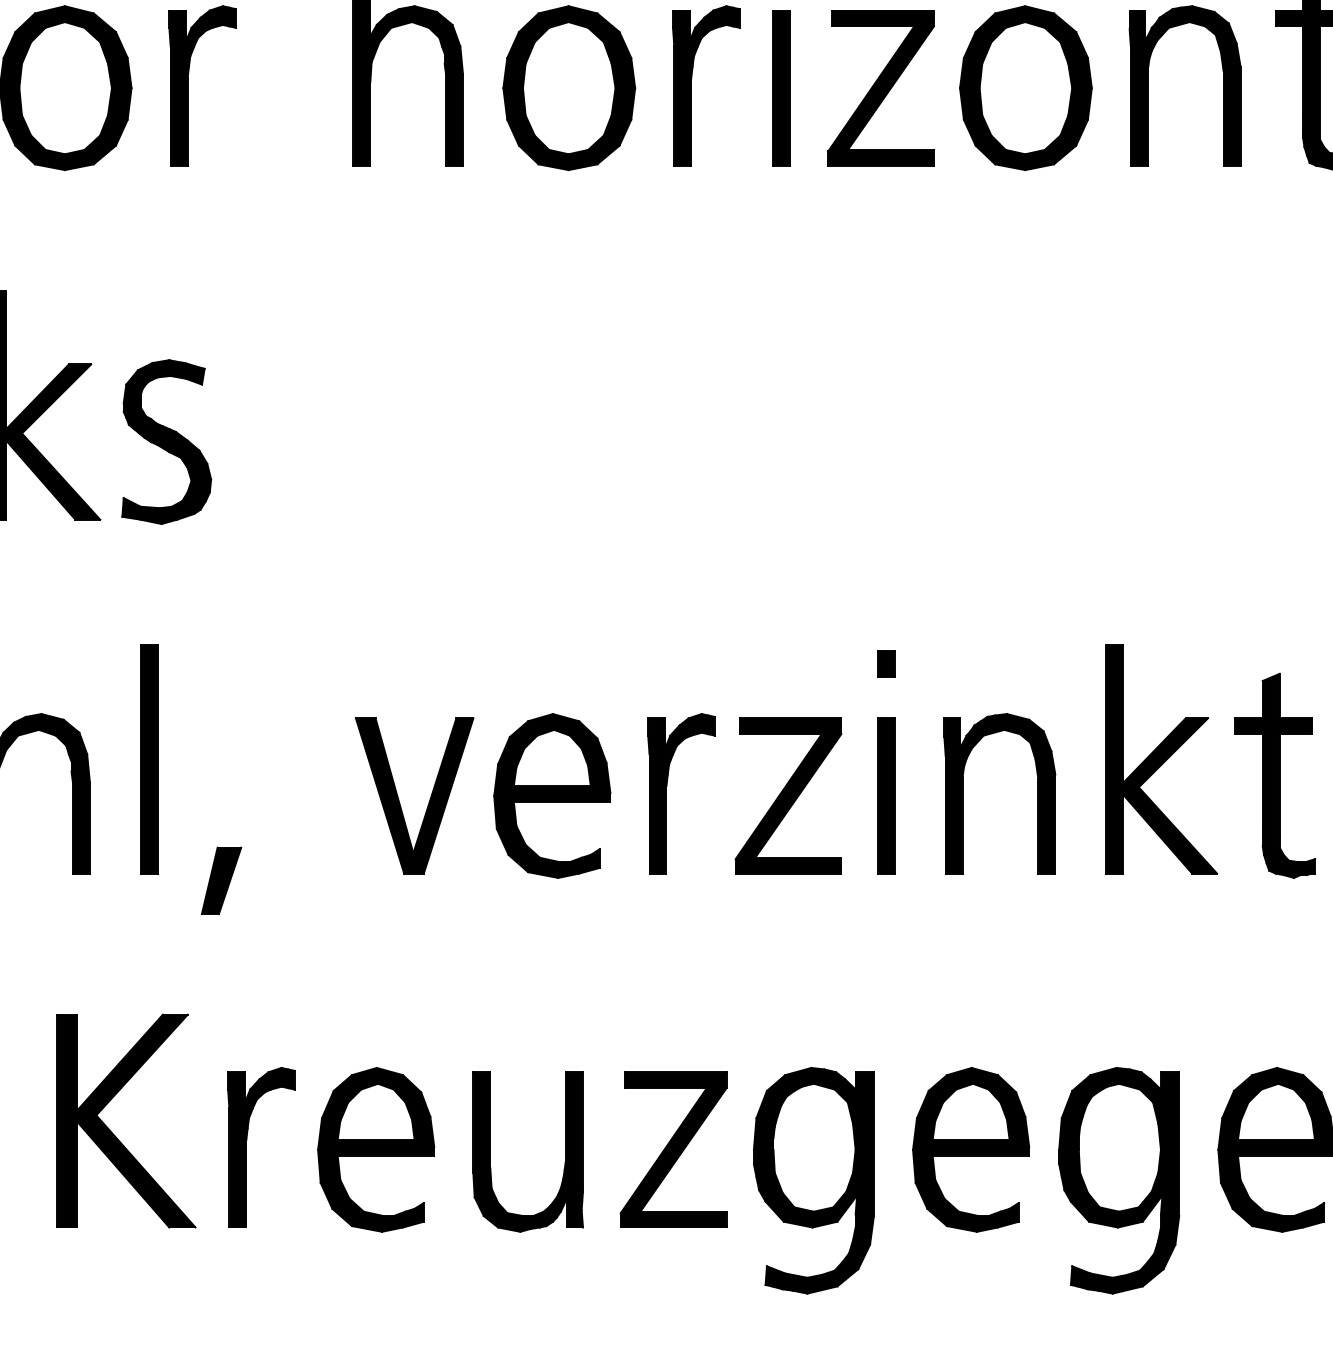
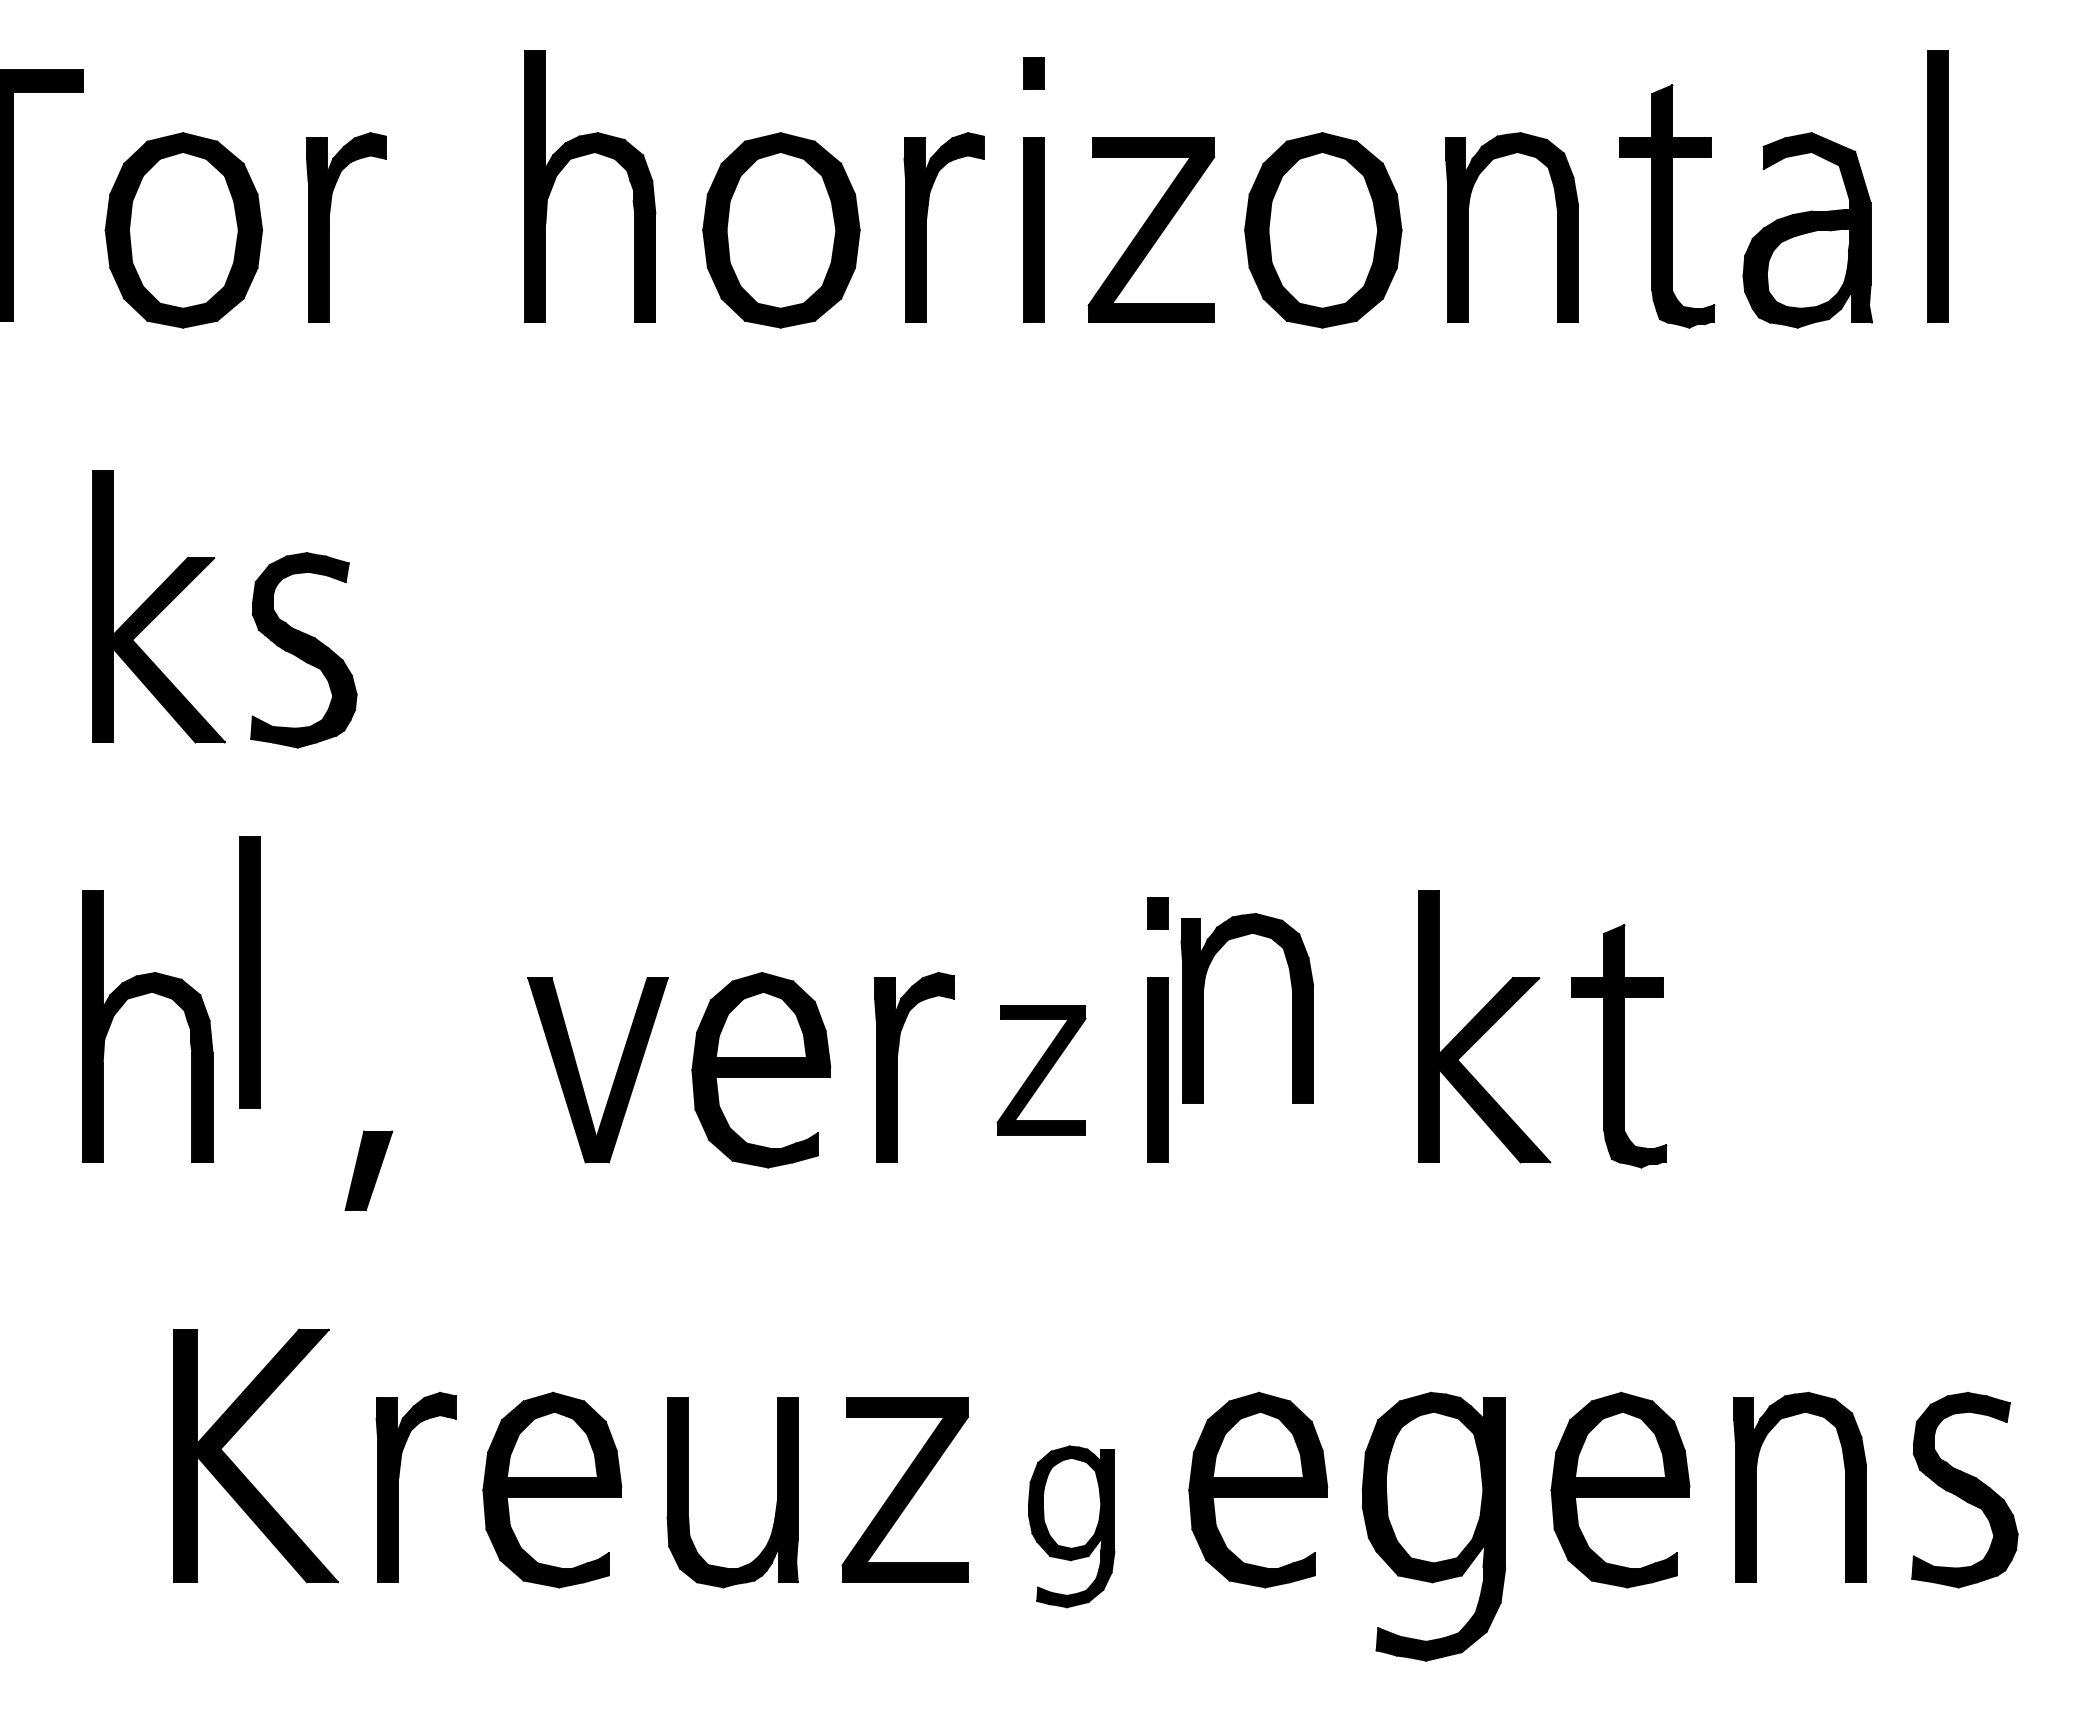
part: (148, 759) -> (249, 972), moved
part: (962, 793) -> (1203, 1008), moved
part: (788, 795) -> (1041, 1069), size x0.7
part: (813, 1180) -> (1071, 1526), size x0.6

